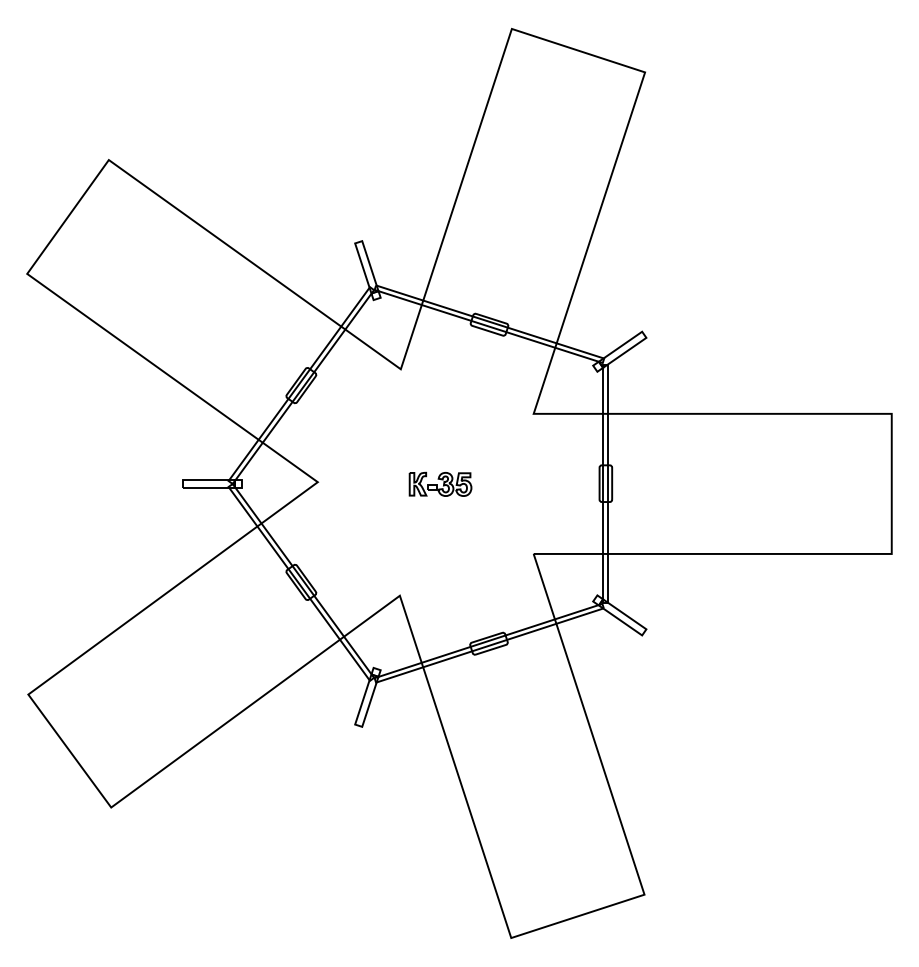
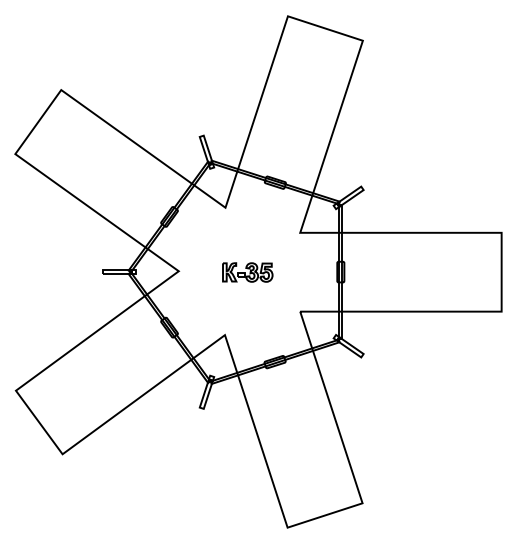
part: (439, 484) -> (247, 272), size x1.43

